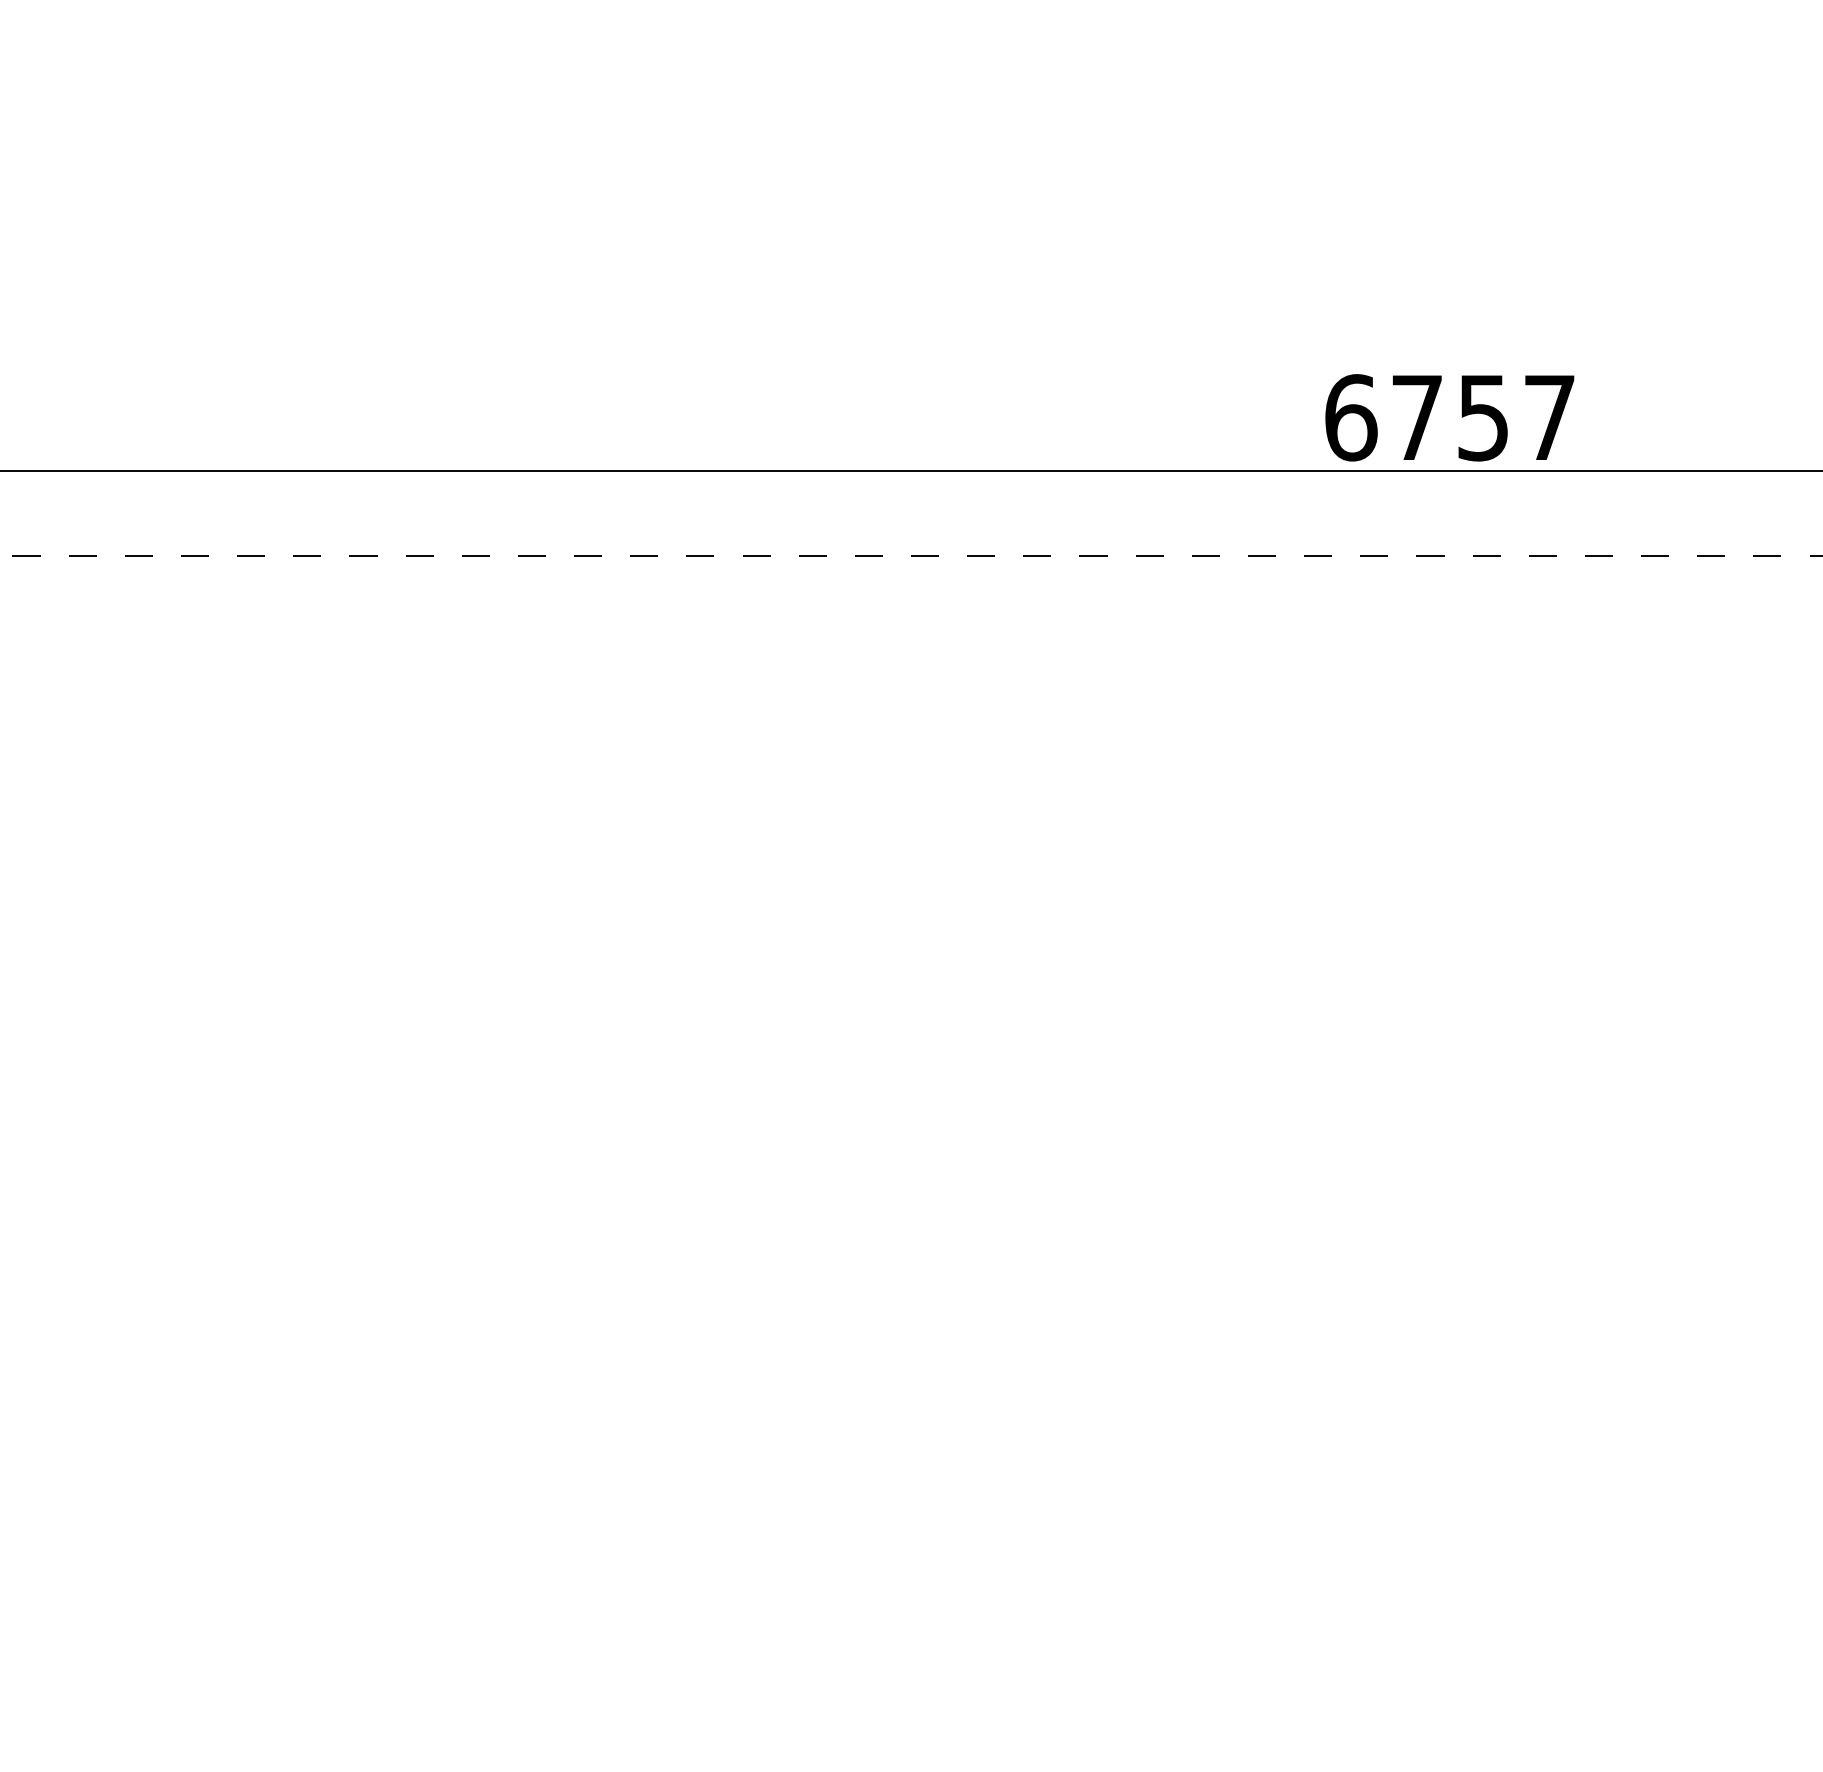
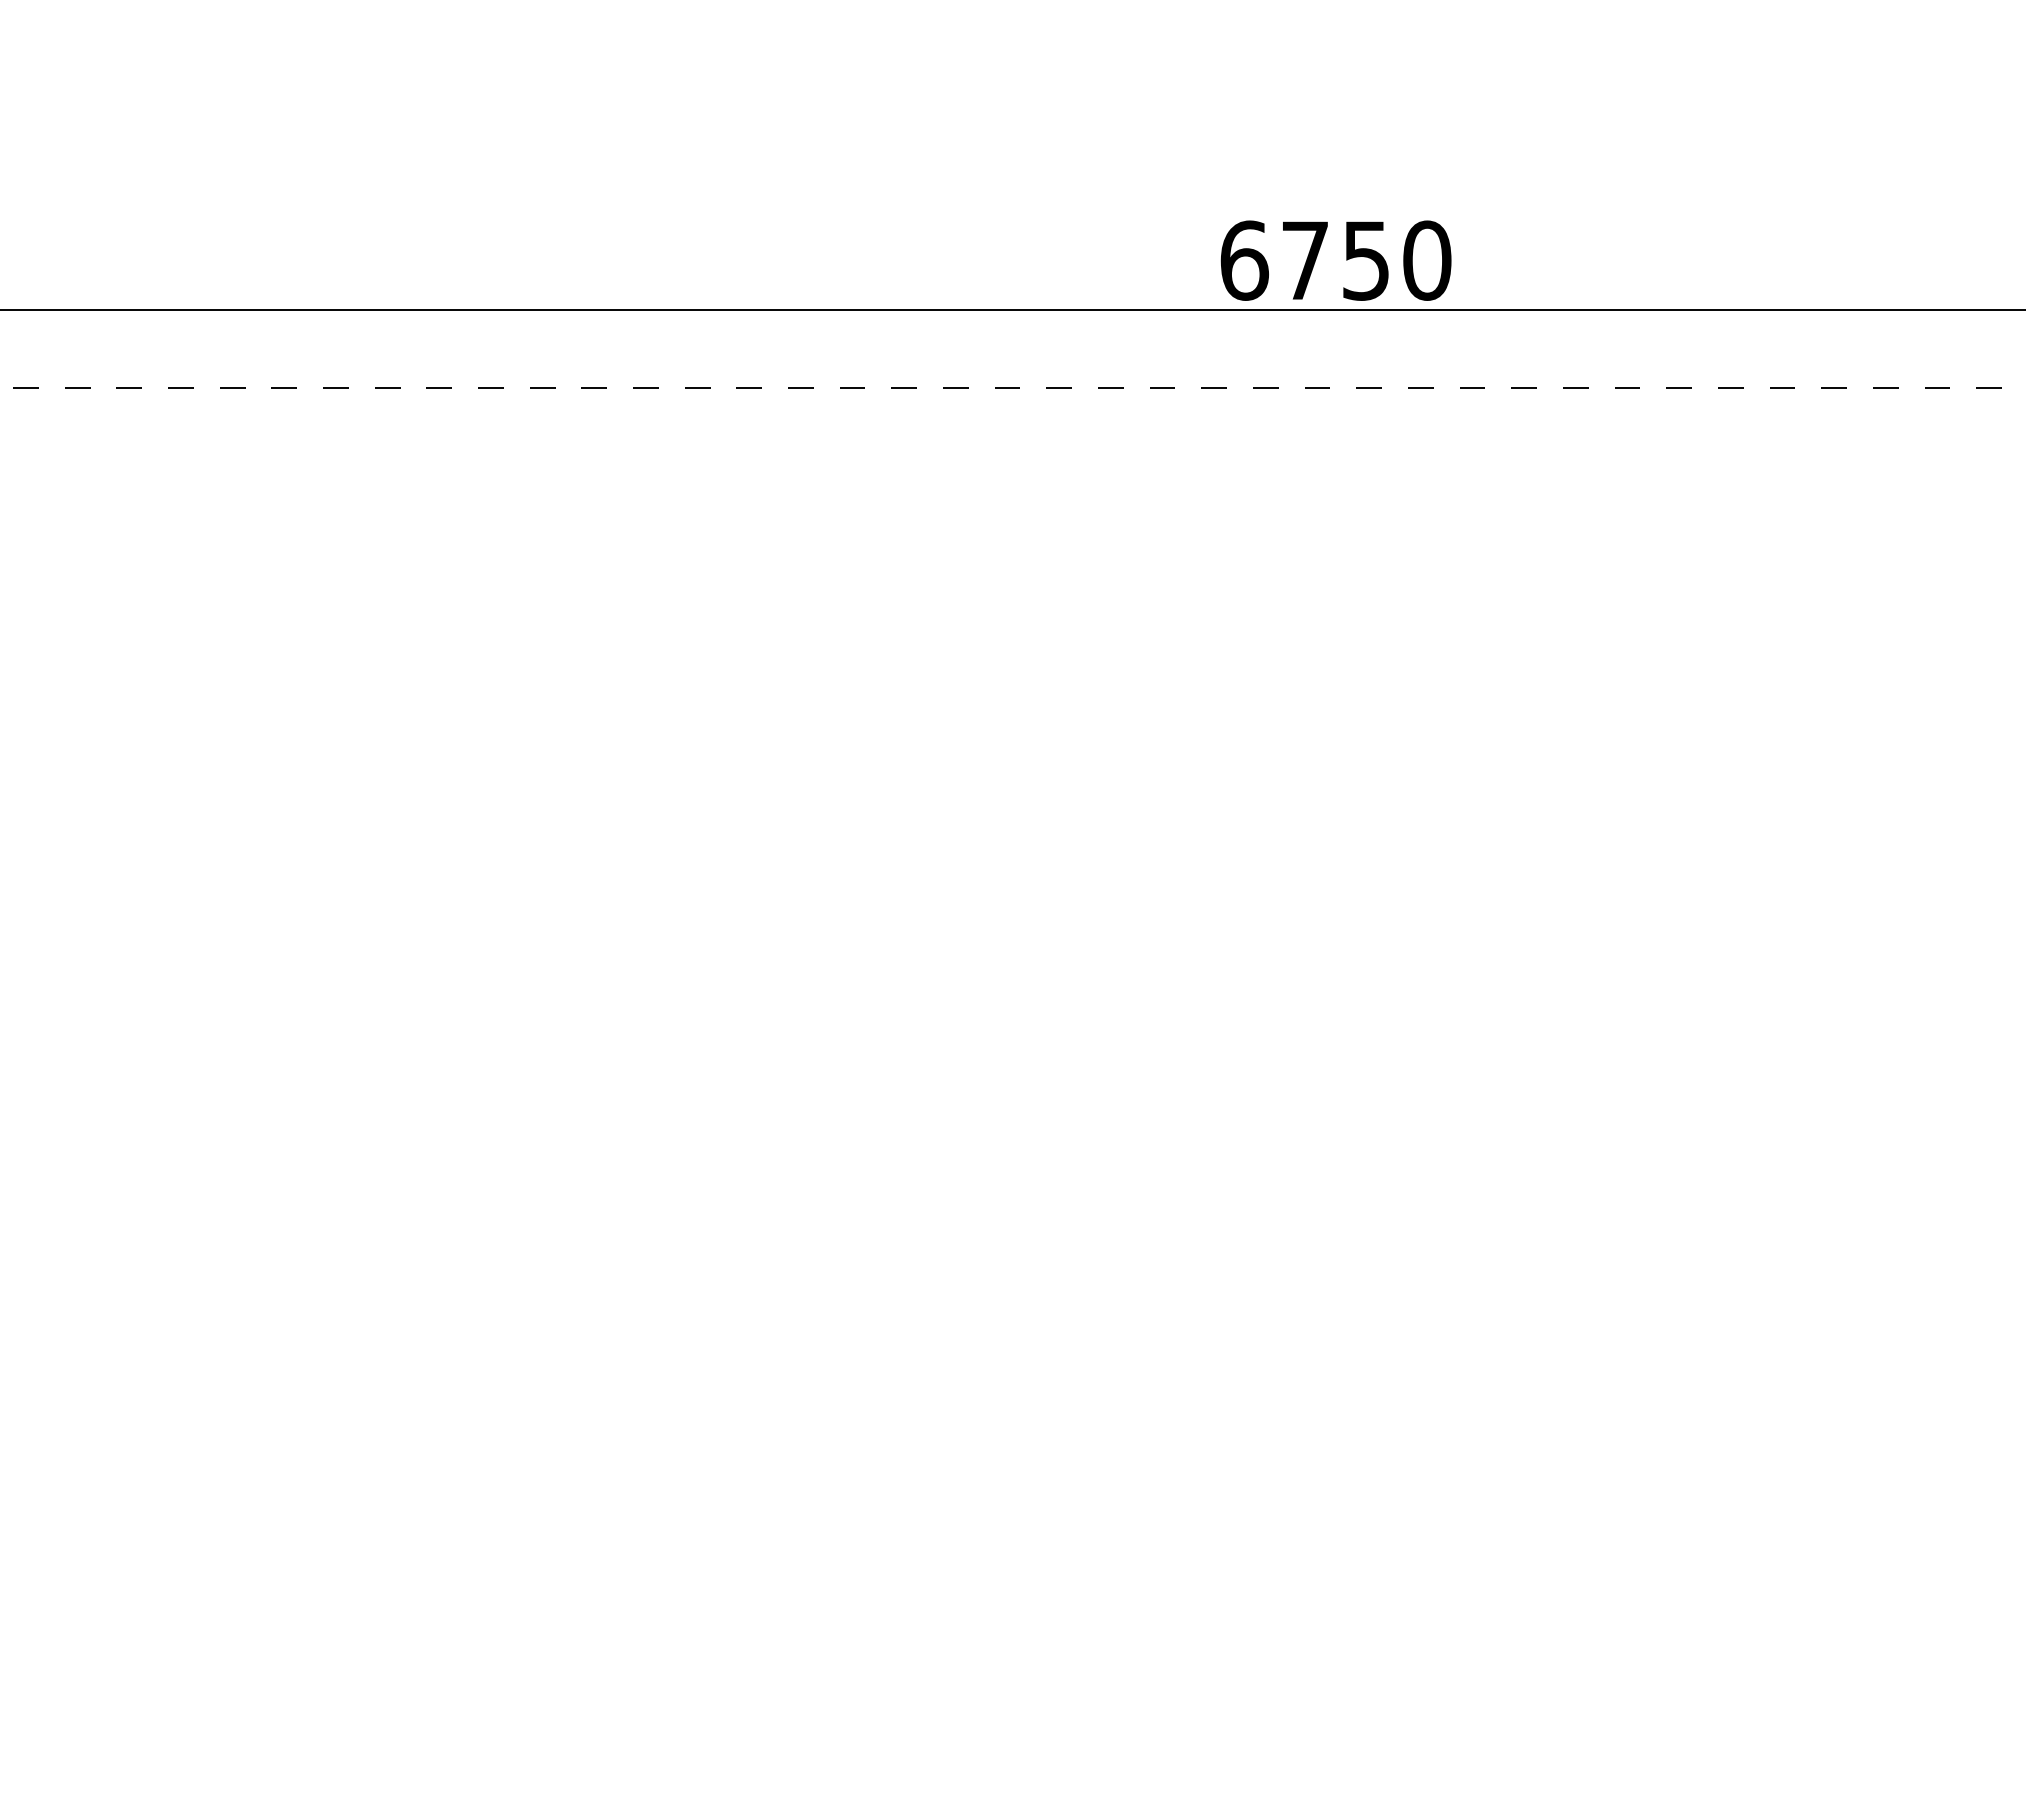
text: (1550, 417) -> (1427, 260), 6757 -> 6750

